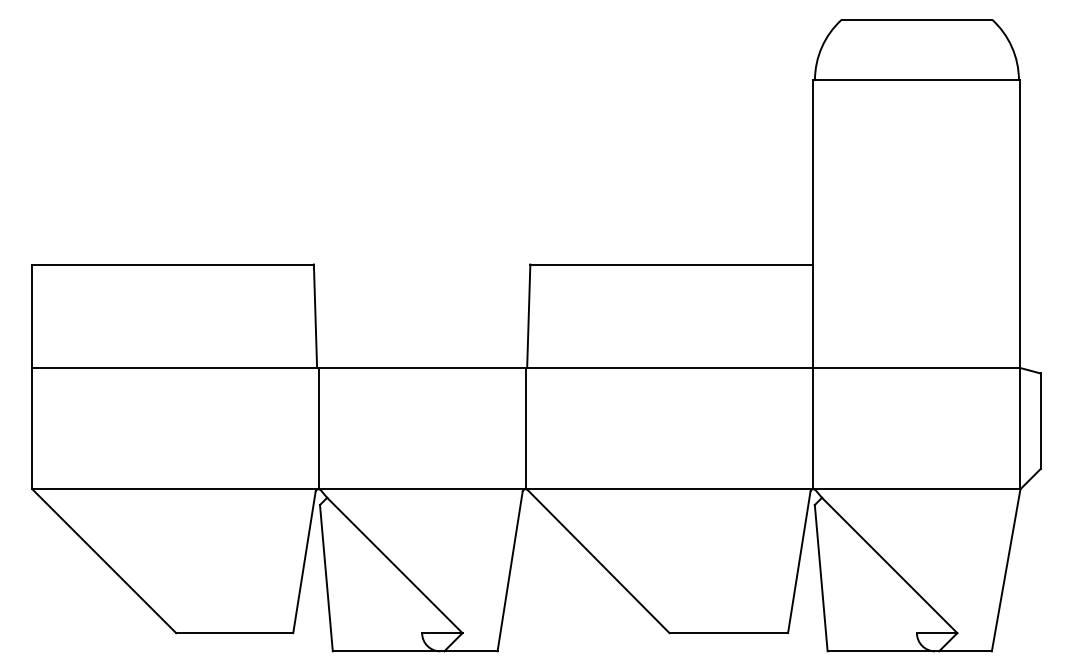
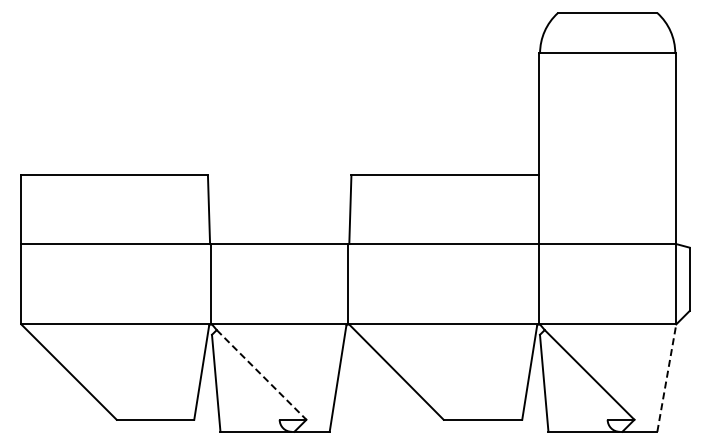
line: (394, 566) -> (261, 375), solid -> dashed
line: (1005, 570) -> (666, 378), solid -> dashed

